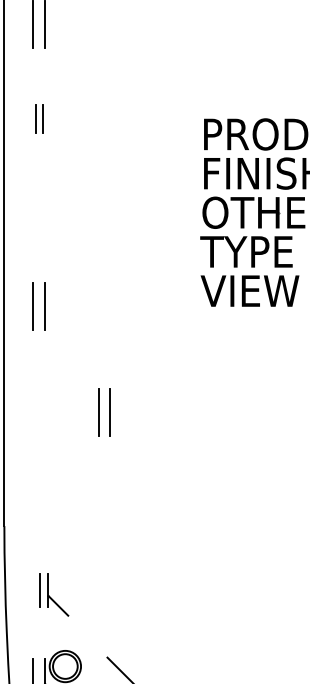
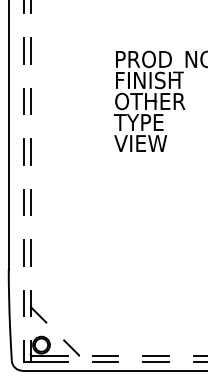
part: (39, 117) -> (27, 50), size x1.67
line: (33, 212) -> (24, 101), added
line: (44, 212) -> (30, 101), added
line: (33, 400) -> (24, 202), added
line: (44, 400) -> (30, 202), added
part: (104, 412) -> (62, 208), removed
line: (33, 493) -> (24, 252), added
line: (44, 493) -> (30, 252), added
part: (54, 594) -> (35, 306), size x1.43

